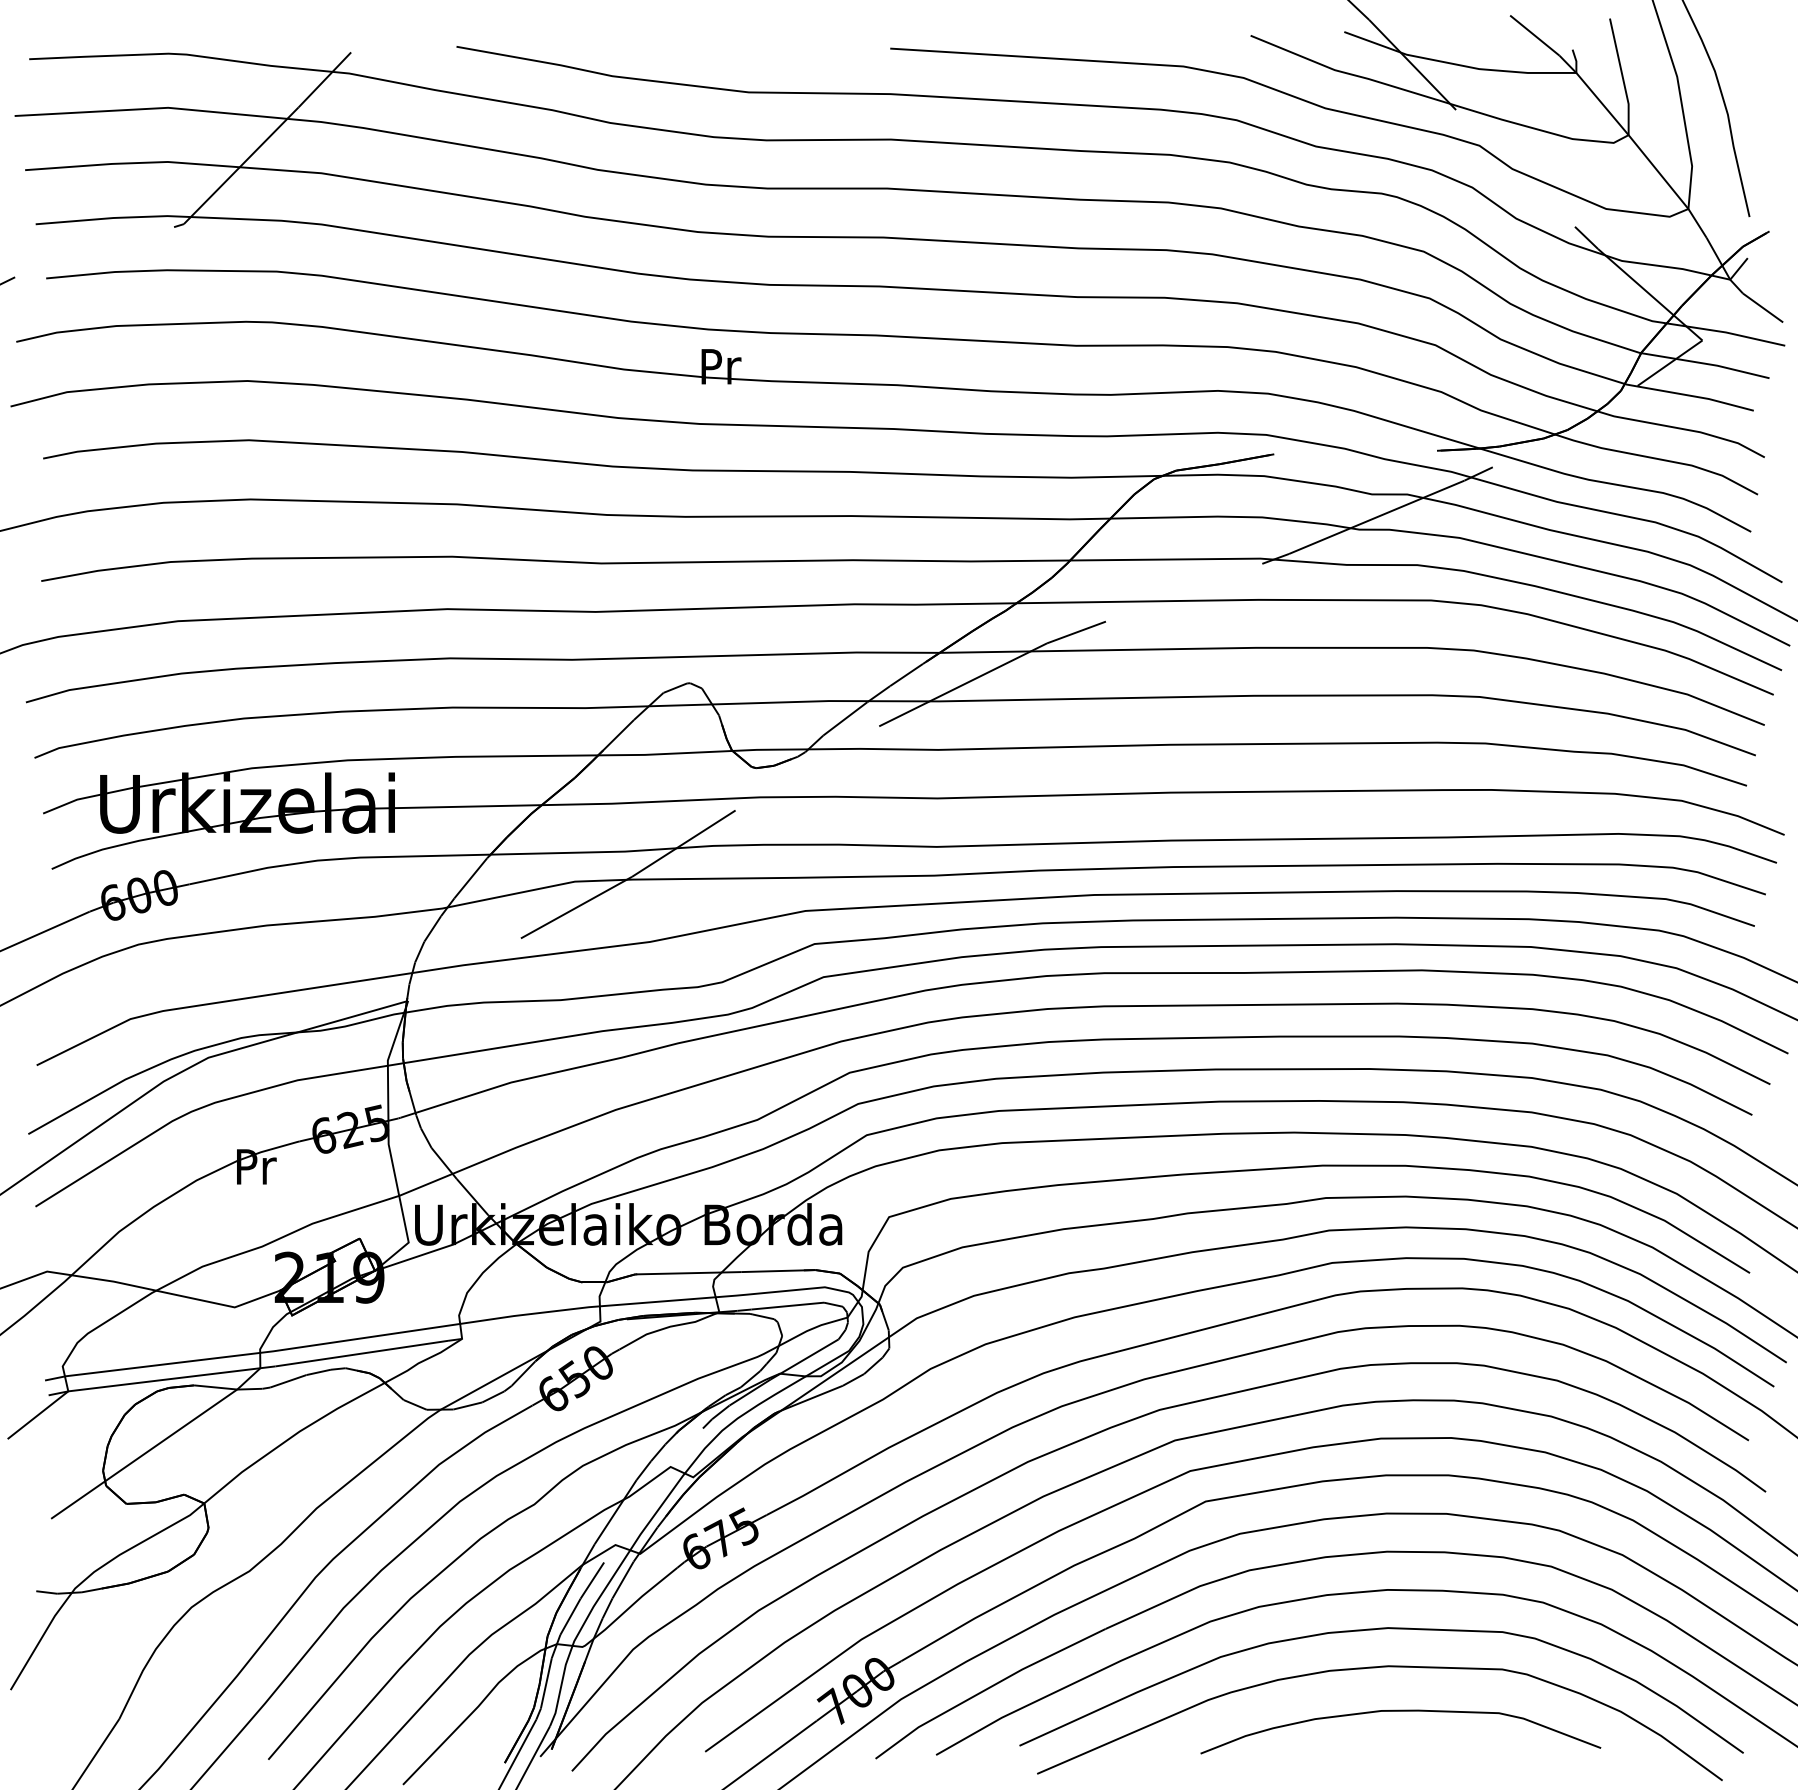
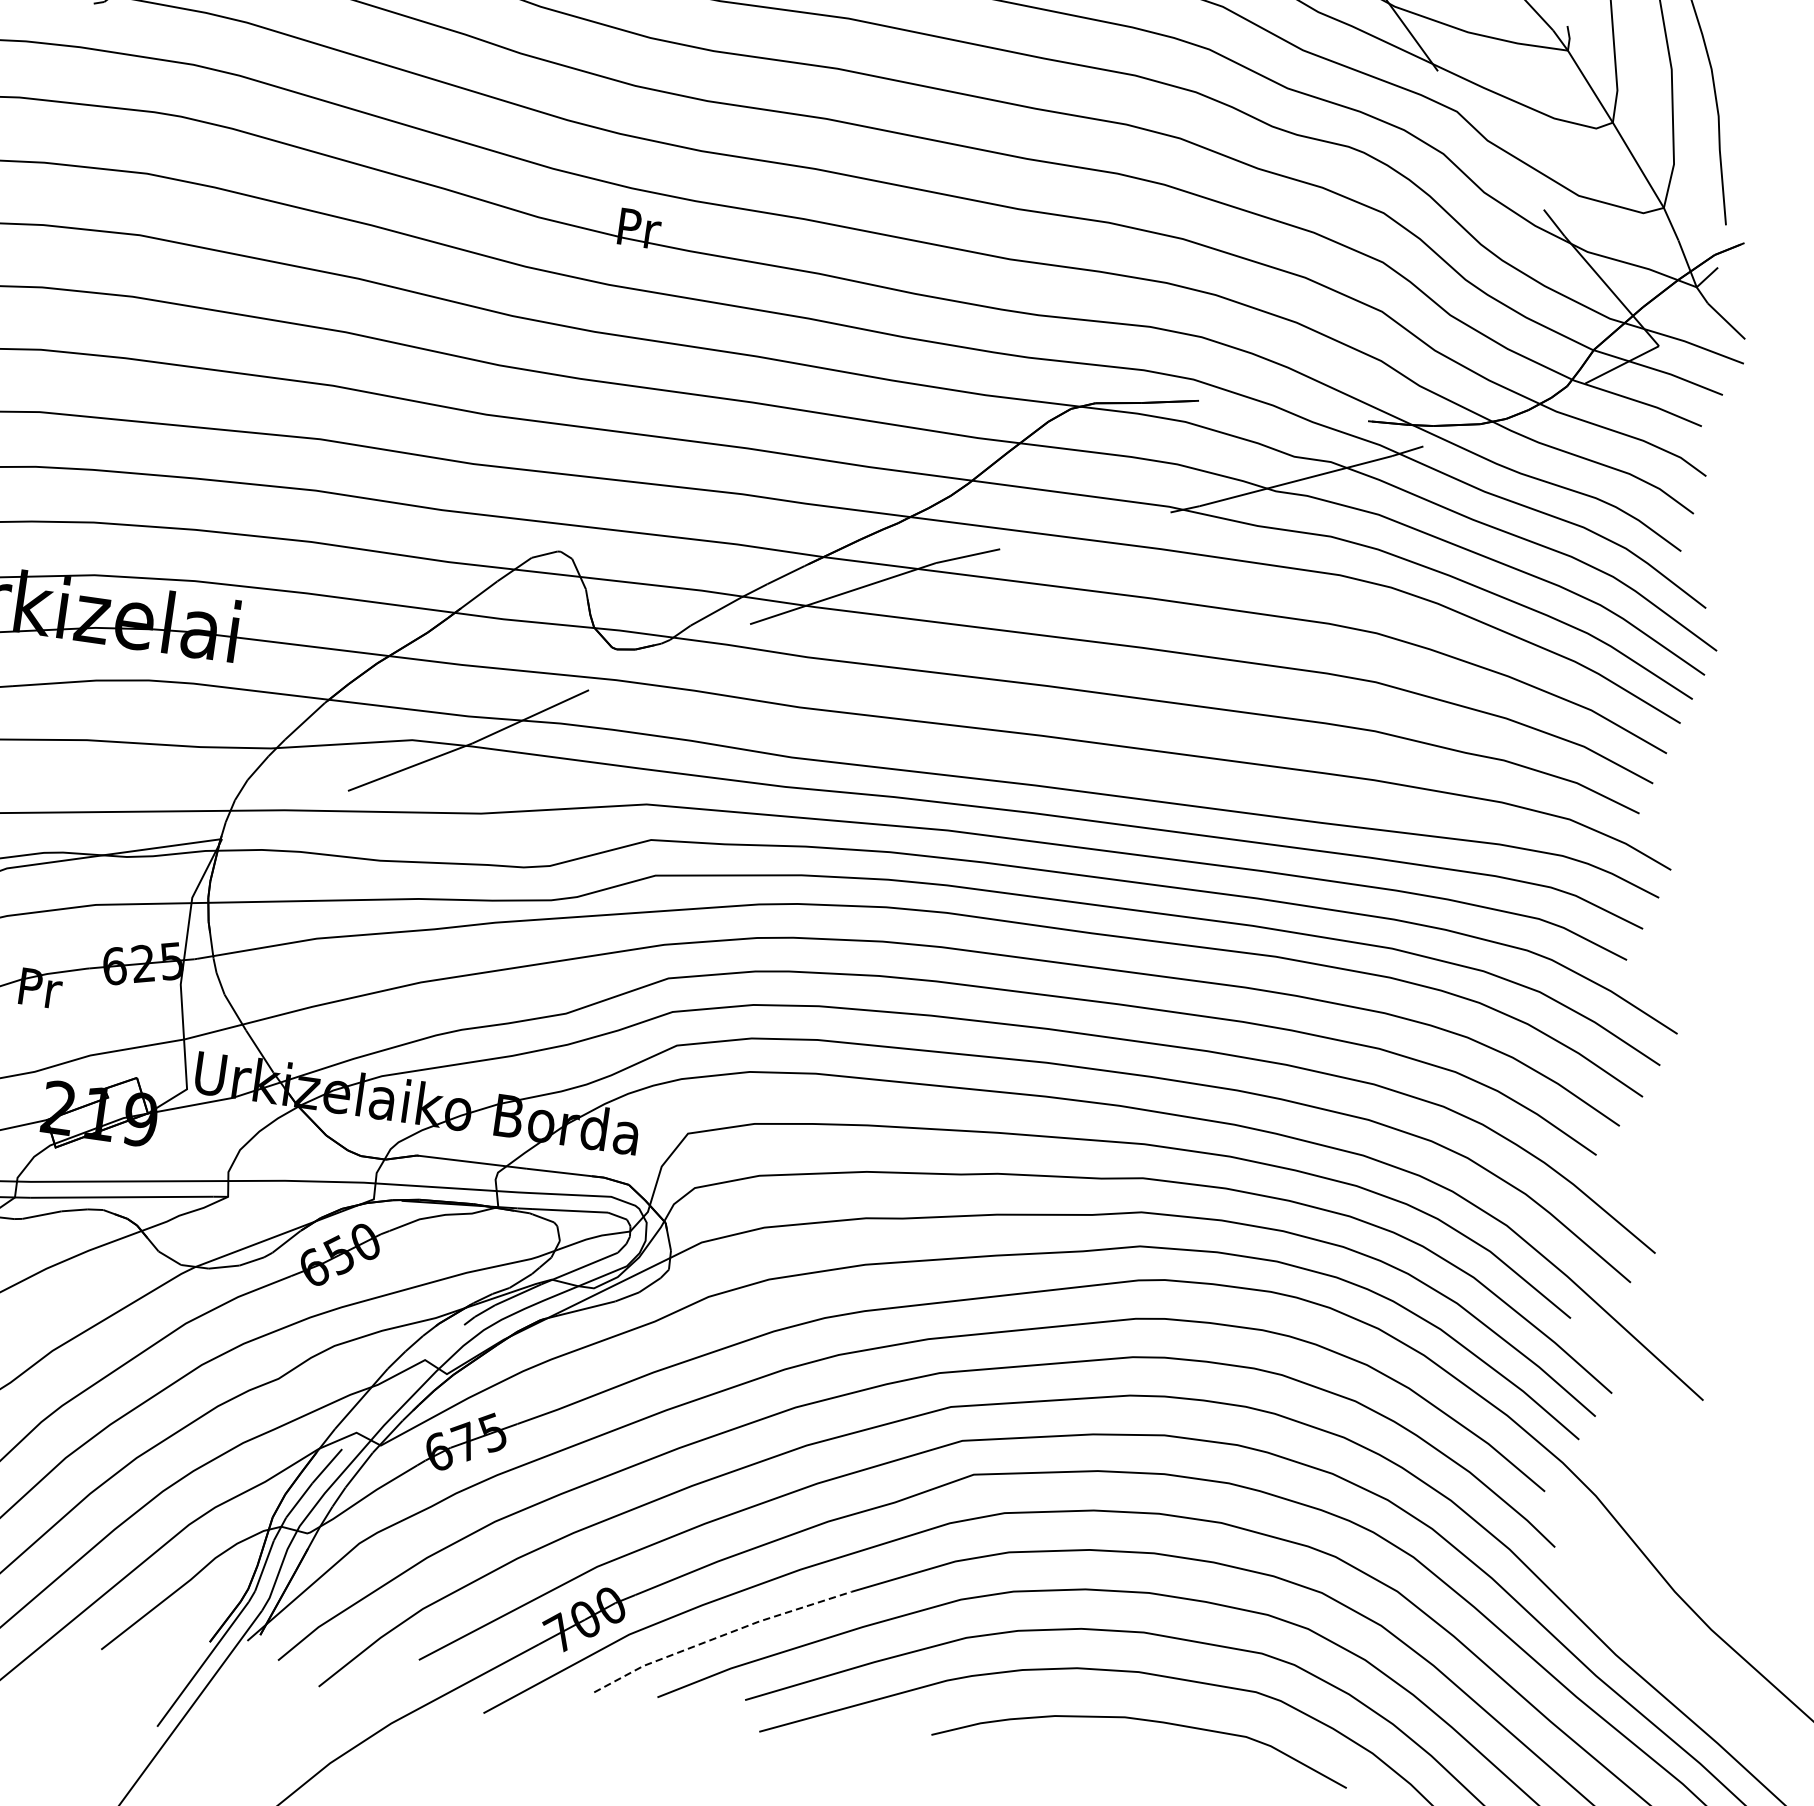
line: (987, 1688) -> (720, 1636), solid -> dashed

